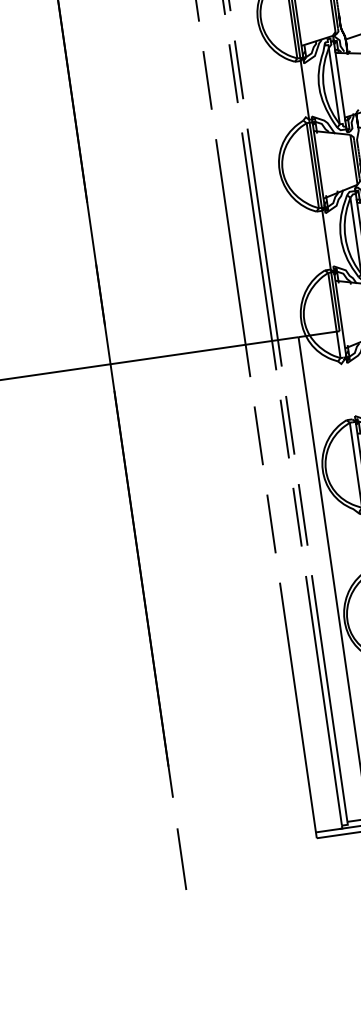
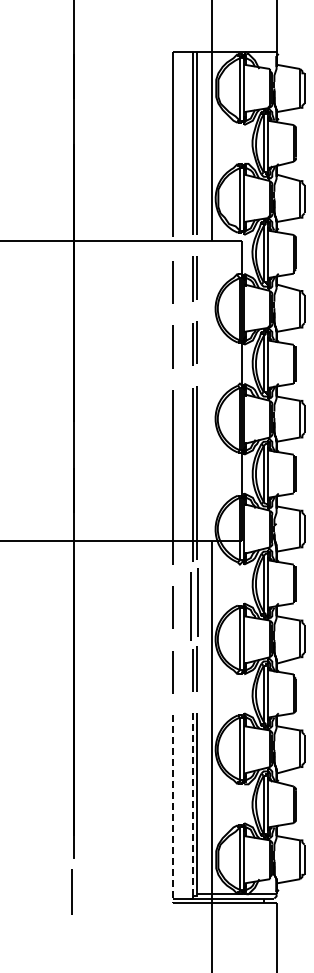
part: (287, 427) -> (194, 604), size x1.6
line: (323, 700) -> (192, 804), solid -> dashed
line: (298, 710) -> (173, 809), solid -> dashed
line: (181, 858) -> (71, 891), moved

